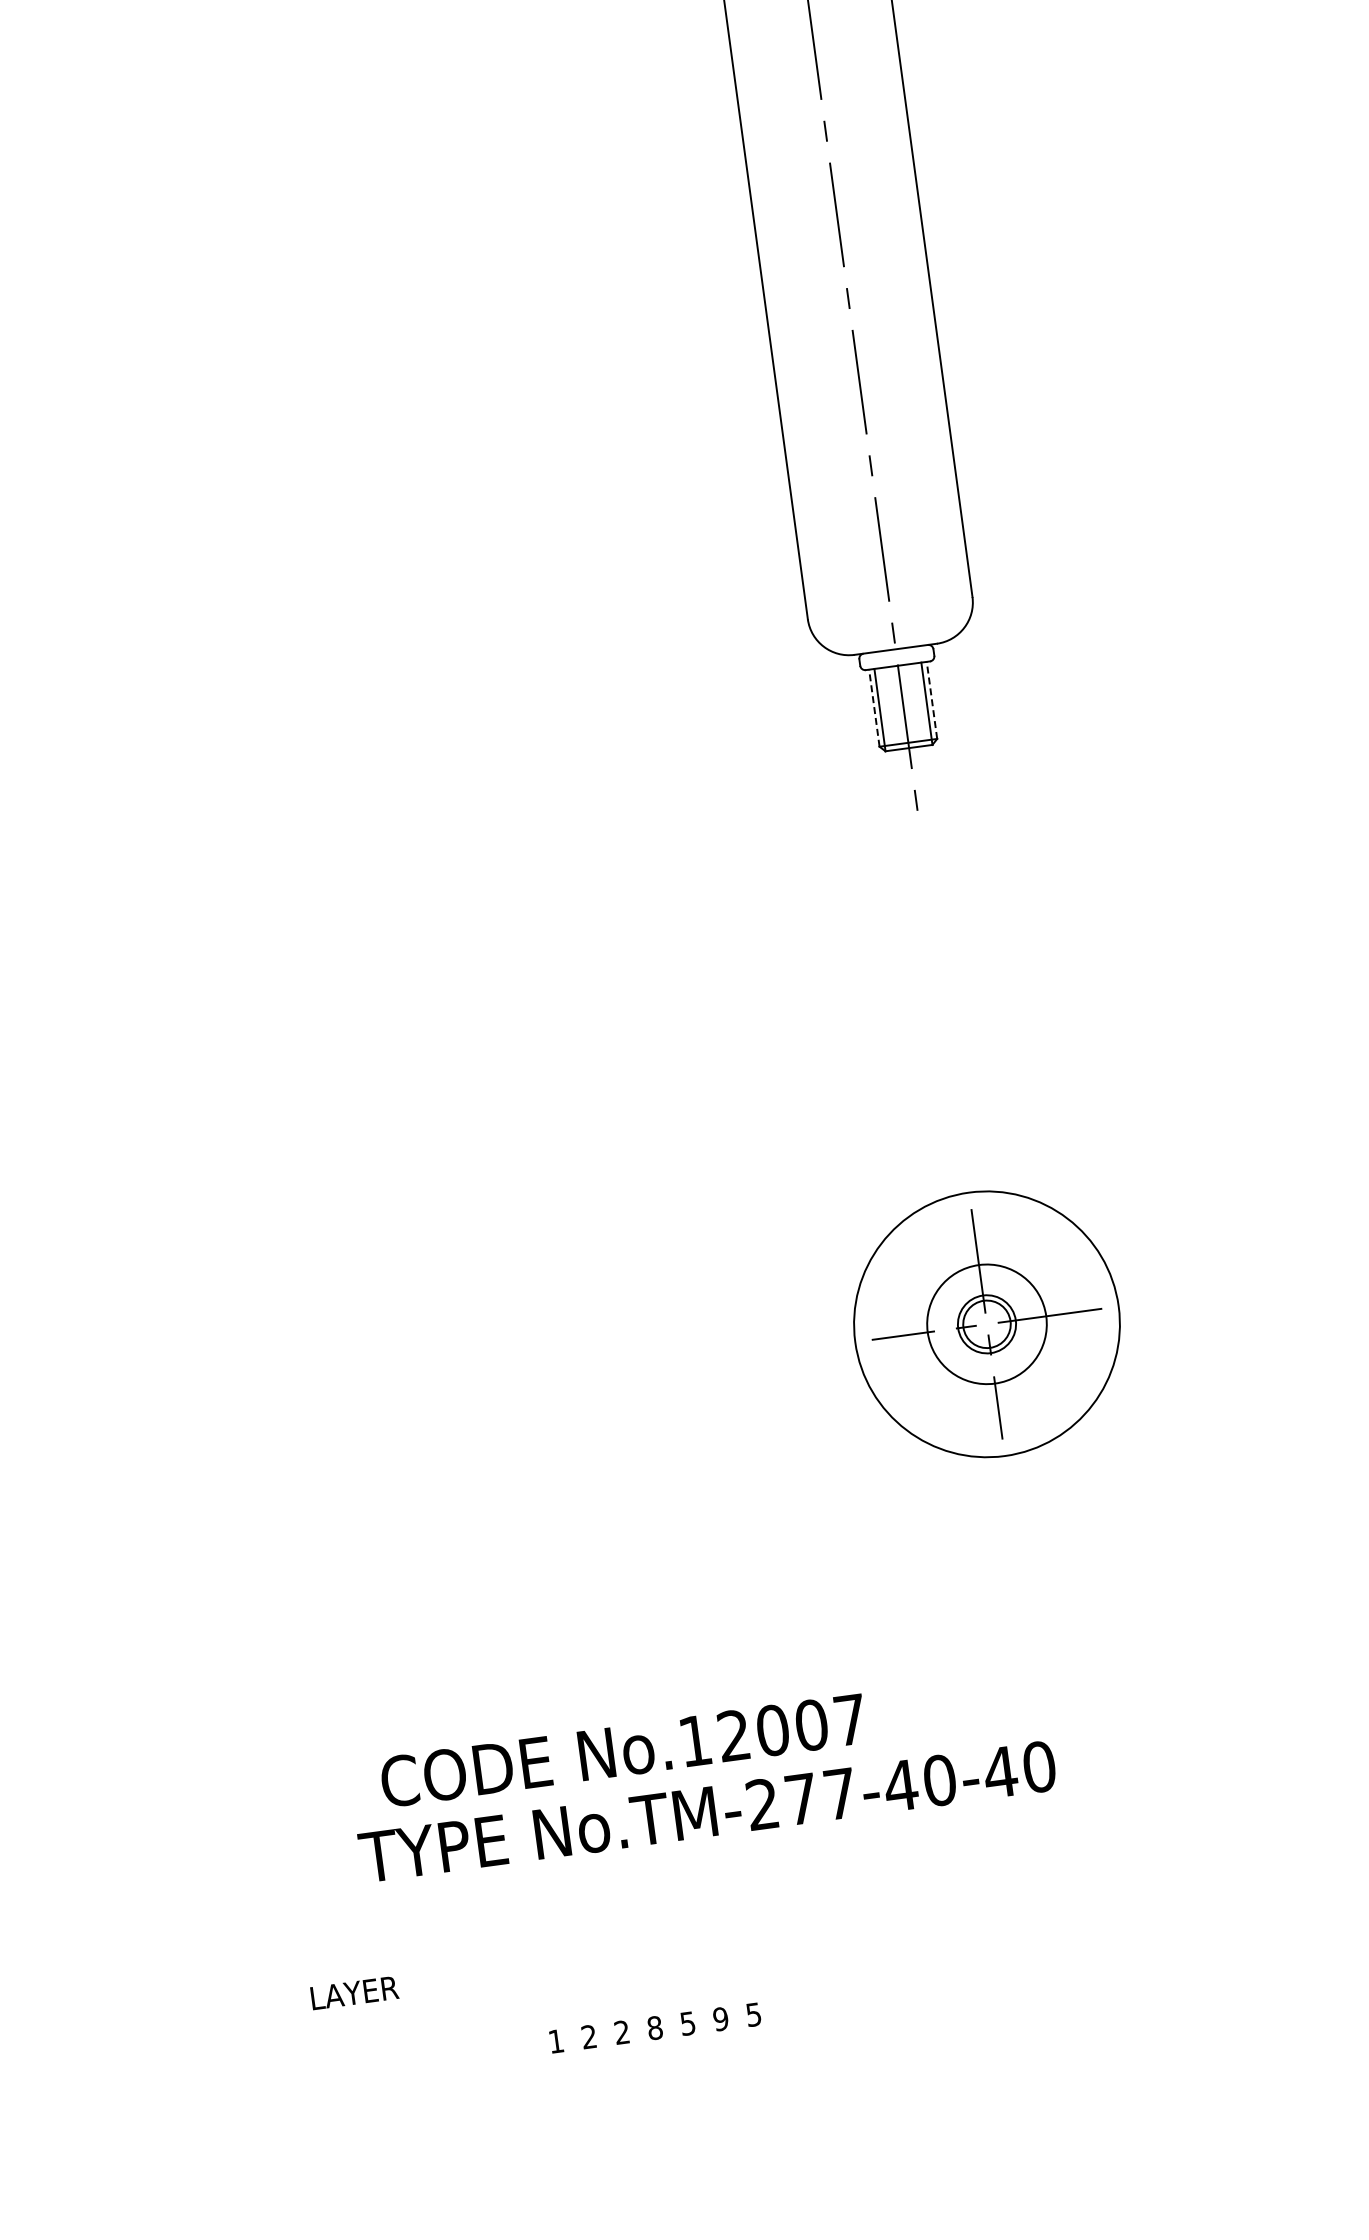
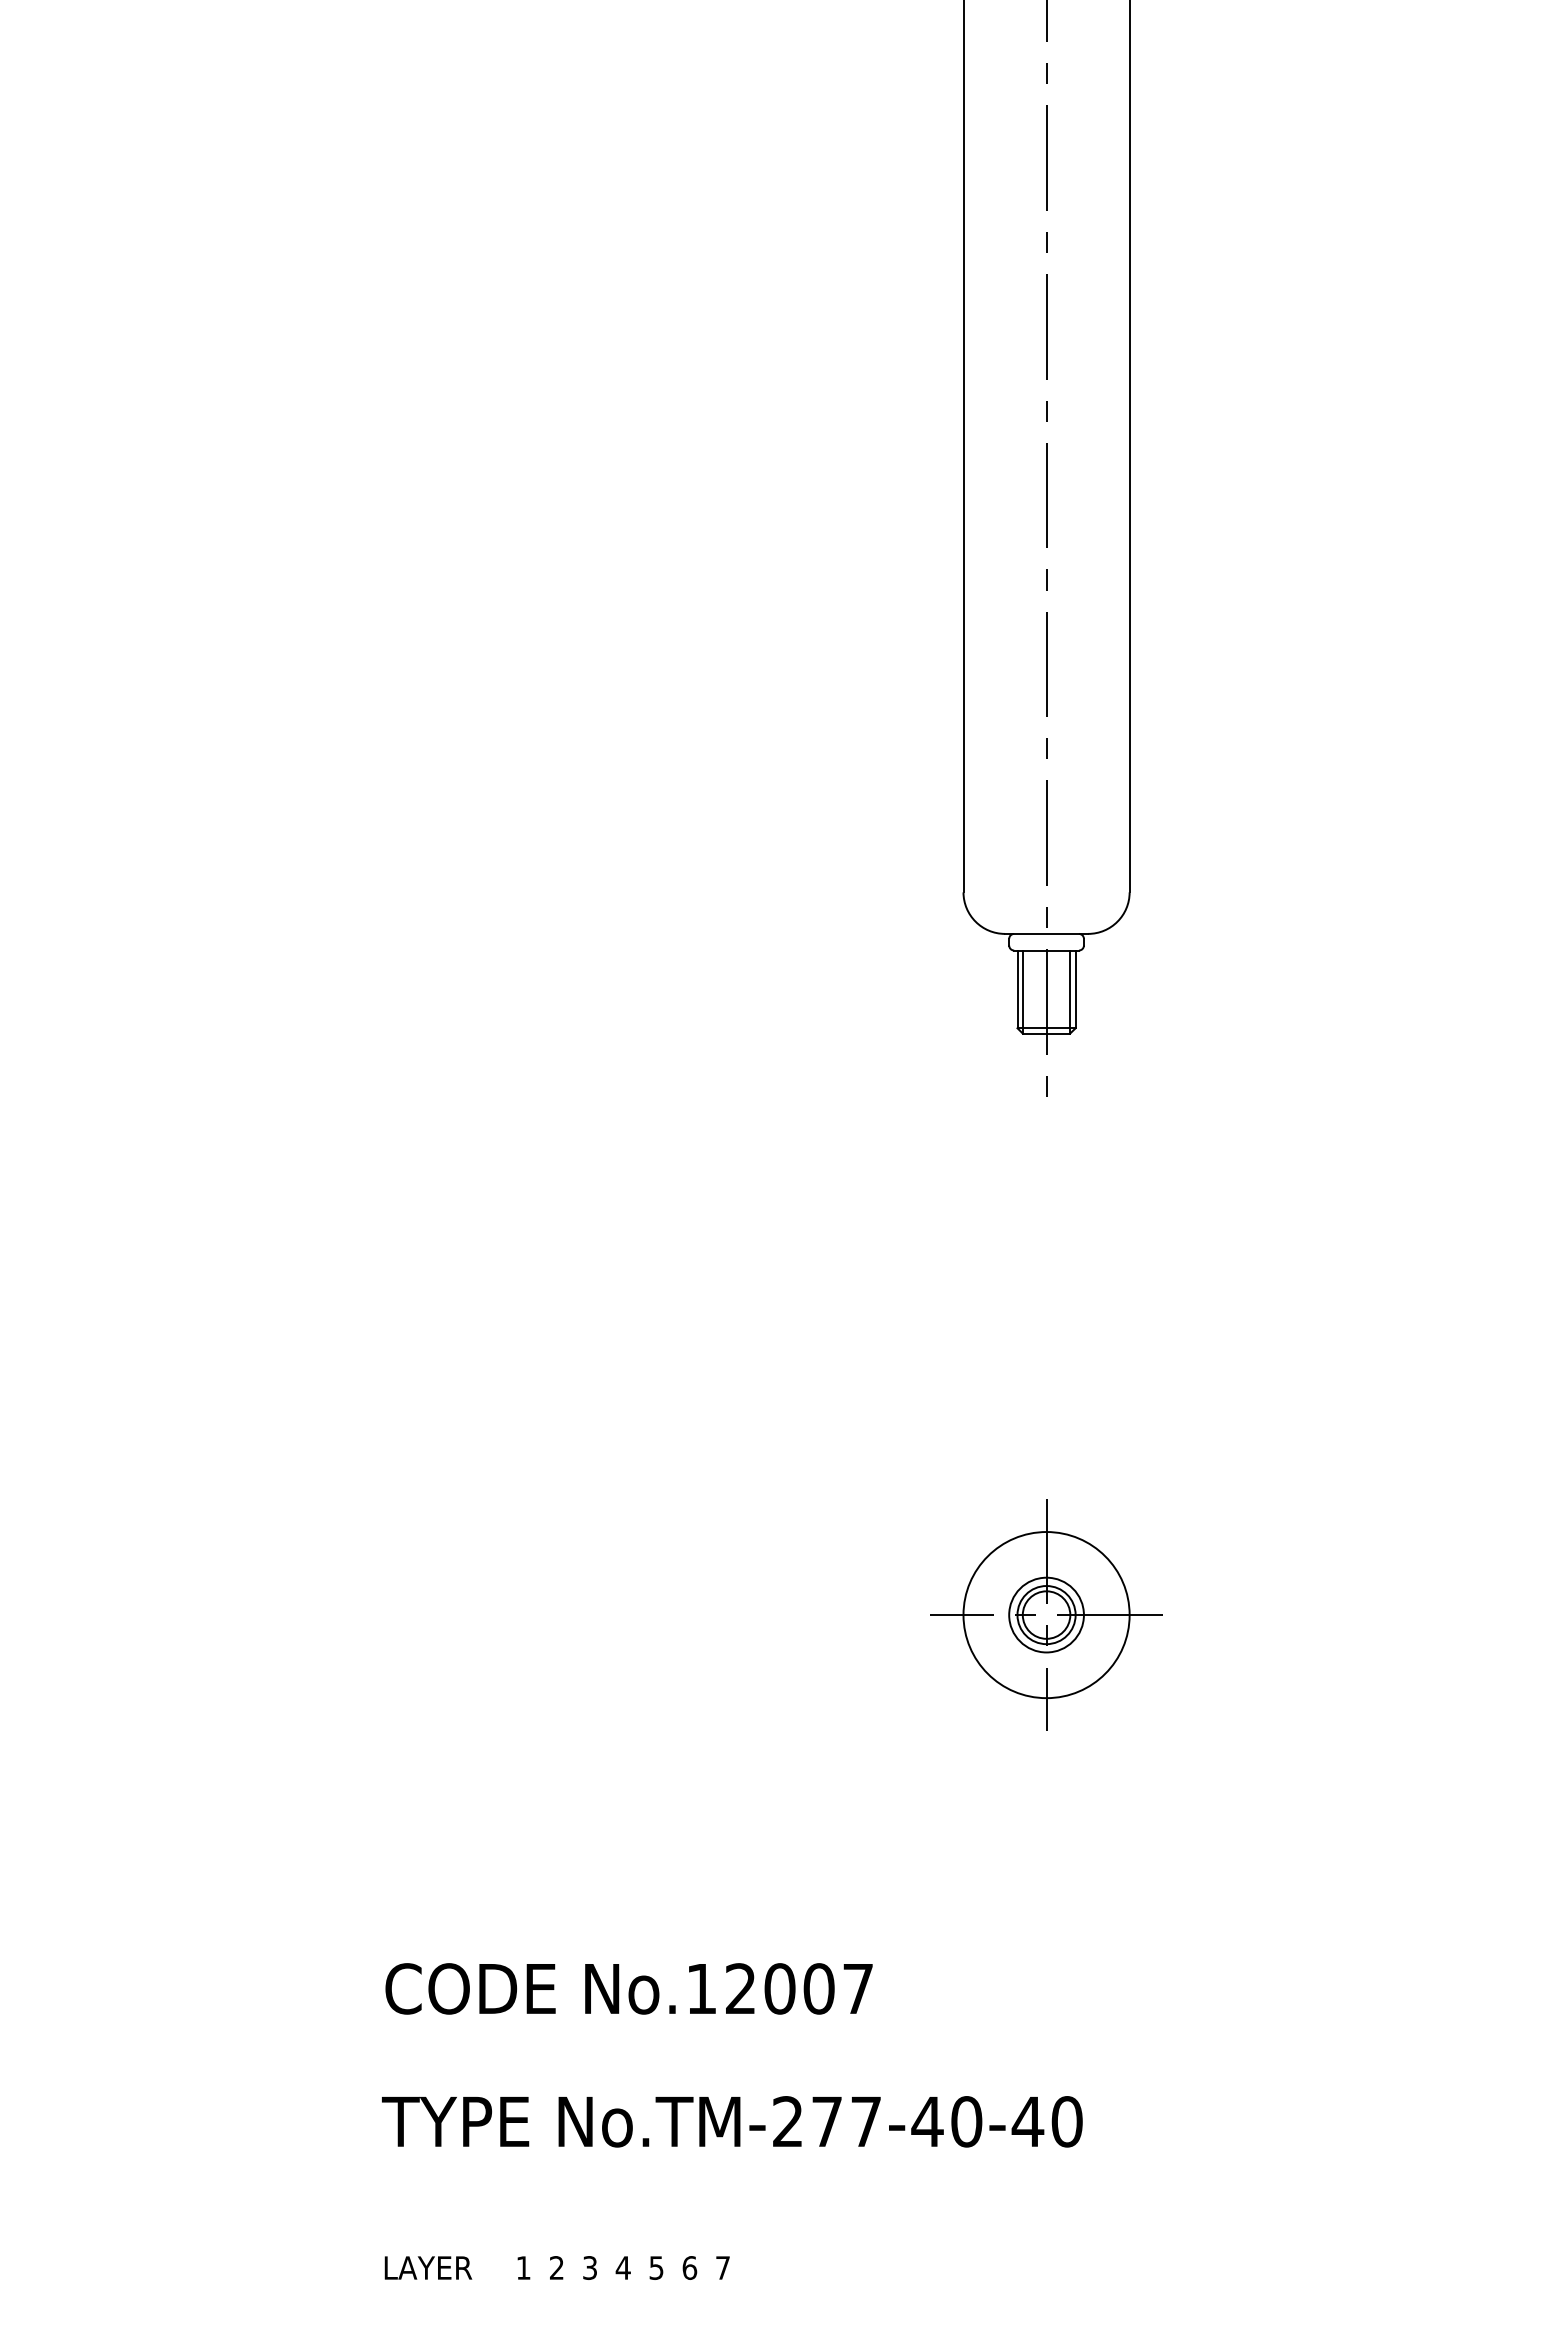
line: (931, 700) -> (1075, 989), dashed -> solid
line: (874, 708) -> (1017, 989), dashed -> solid
circle: (986, 1323) -> (1046, 1614), size x0.62
circle: (986, 1324) -> (1046, 1615), size x0.62
text: (707, 1811) -> (732, 2121), moved
text: (354, 1992) -> (428, 2267), moved
text: (753, 2014) -> (722, 2267), 5 -> 7
text: (720, 2018) -> (689, 2267), 9 -> 6
text: (654, 2027) -> (622, 2267), 8 -> 4
text: (621, 2032) -> (589, 2267), 2 -> 3

